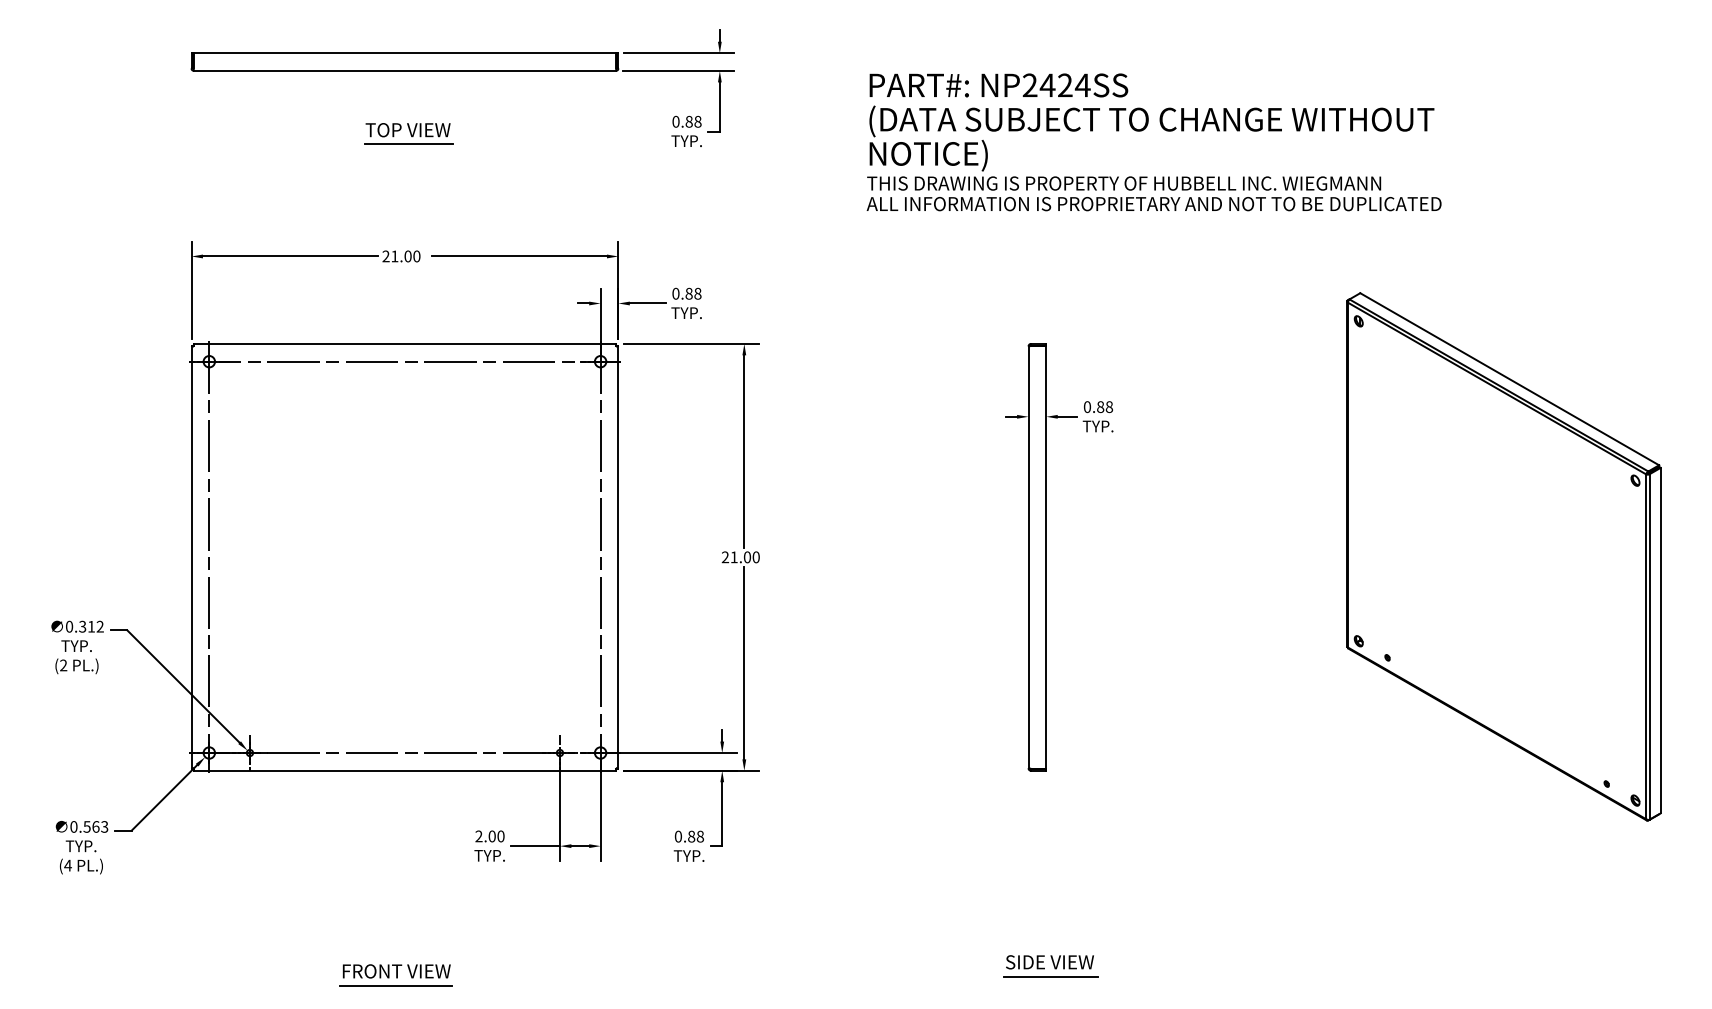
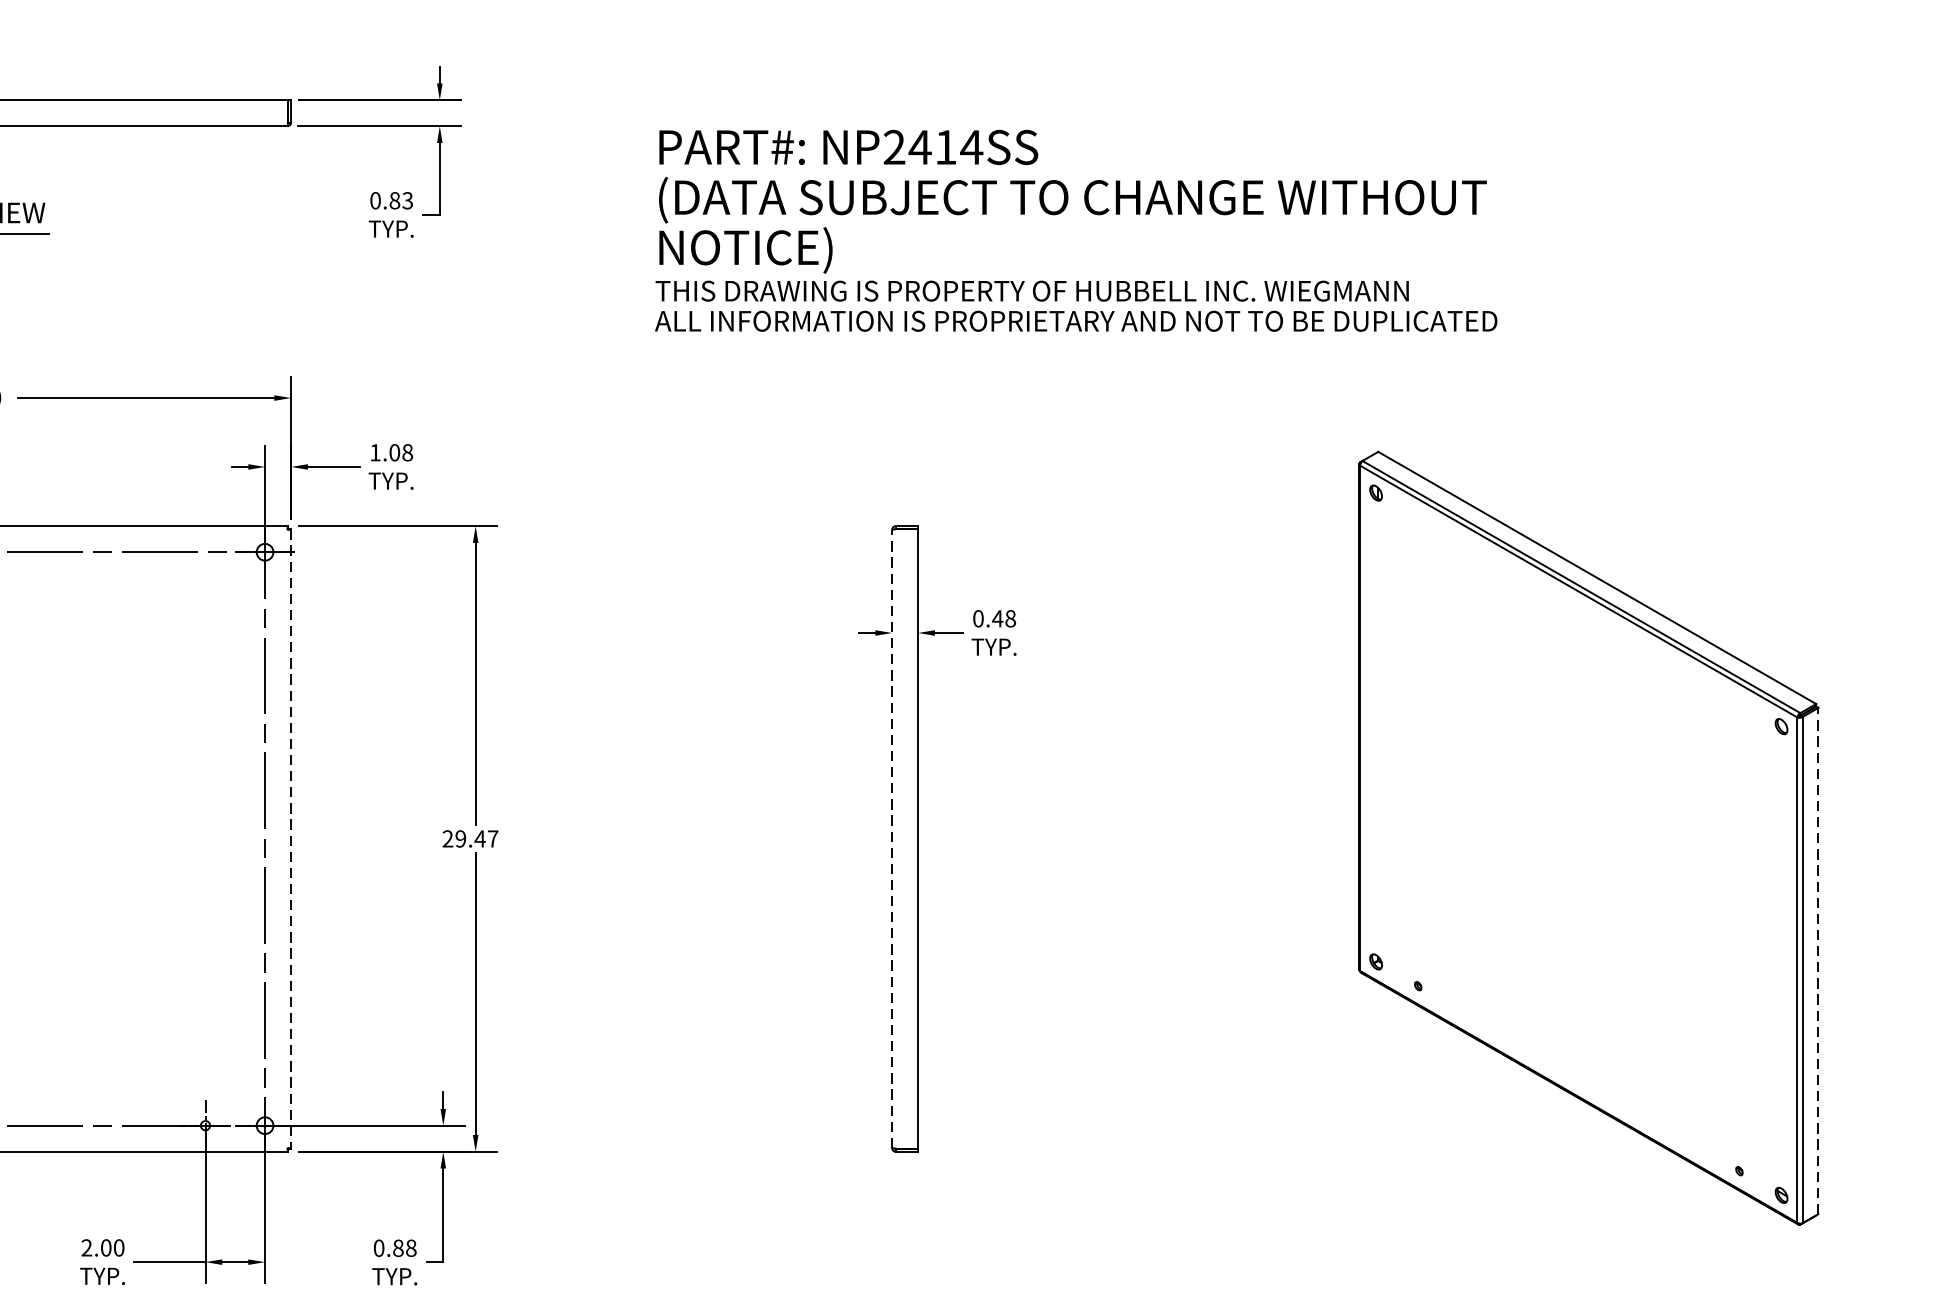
text: (1065, 84) -> (946, 146), NP2424SS -> NP2414SS
text: (697, 121) -> (407, 200), 0.88 -> 0.83
text: (682, 293) -> (385, 452), 0.88 -> 1.08
text: (1100, 407) -> (997, 619), 0.88 -> 0.48
line: (618, 557) -> (291, 839), solid -> dashed
text: (744, 557) -> (475, 839), 21.00 -> 29.47
line: (1028, 557) -> (892, 839), solid -> dashed
line: (1660, 640) -> (1818, 960), solid -> dashed

